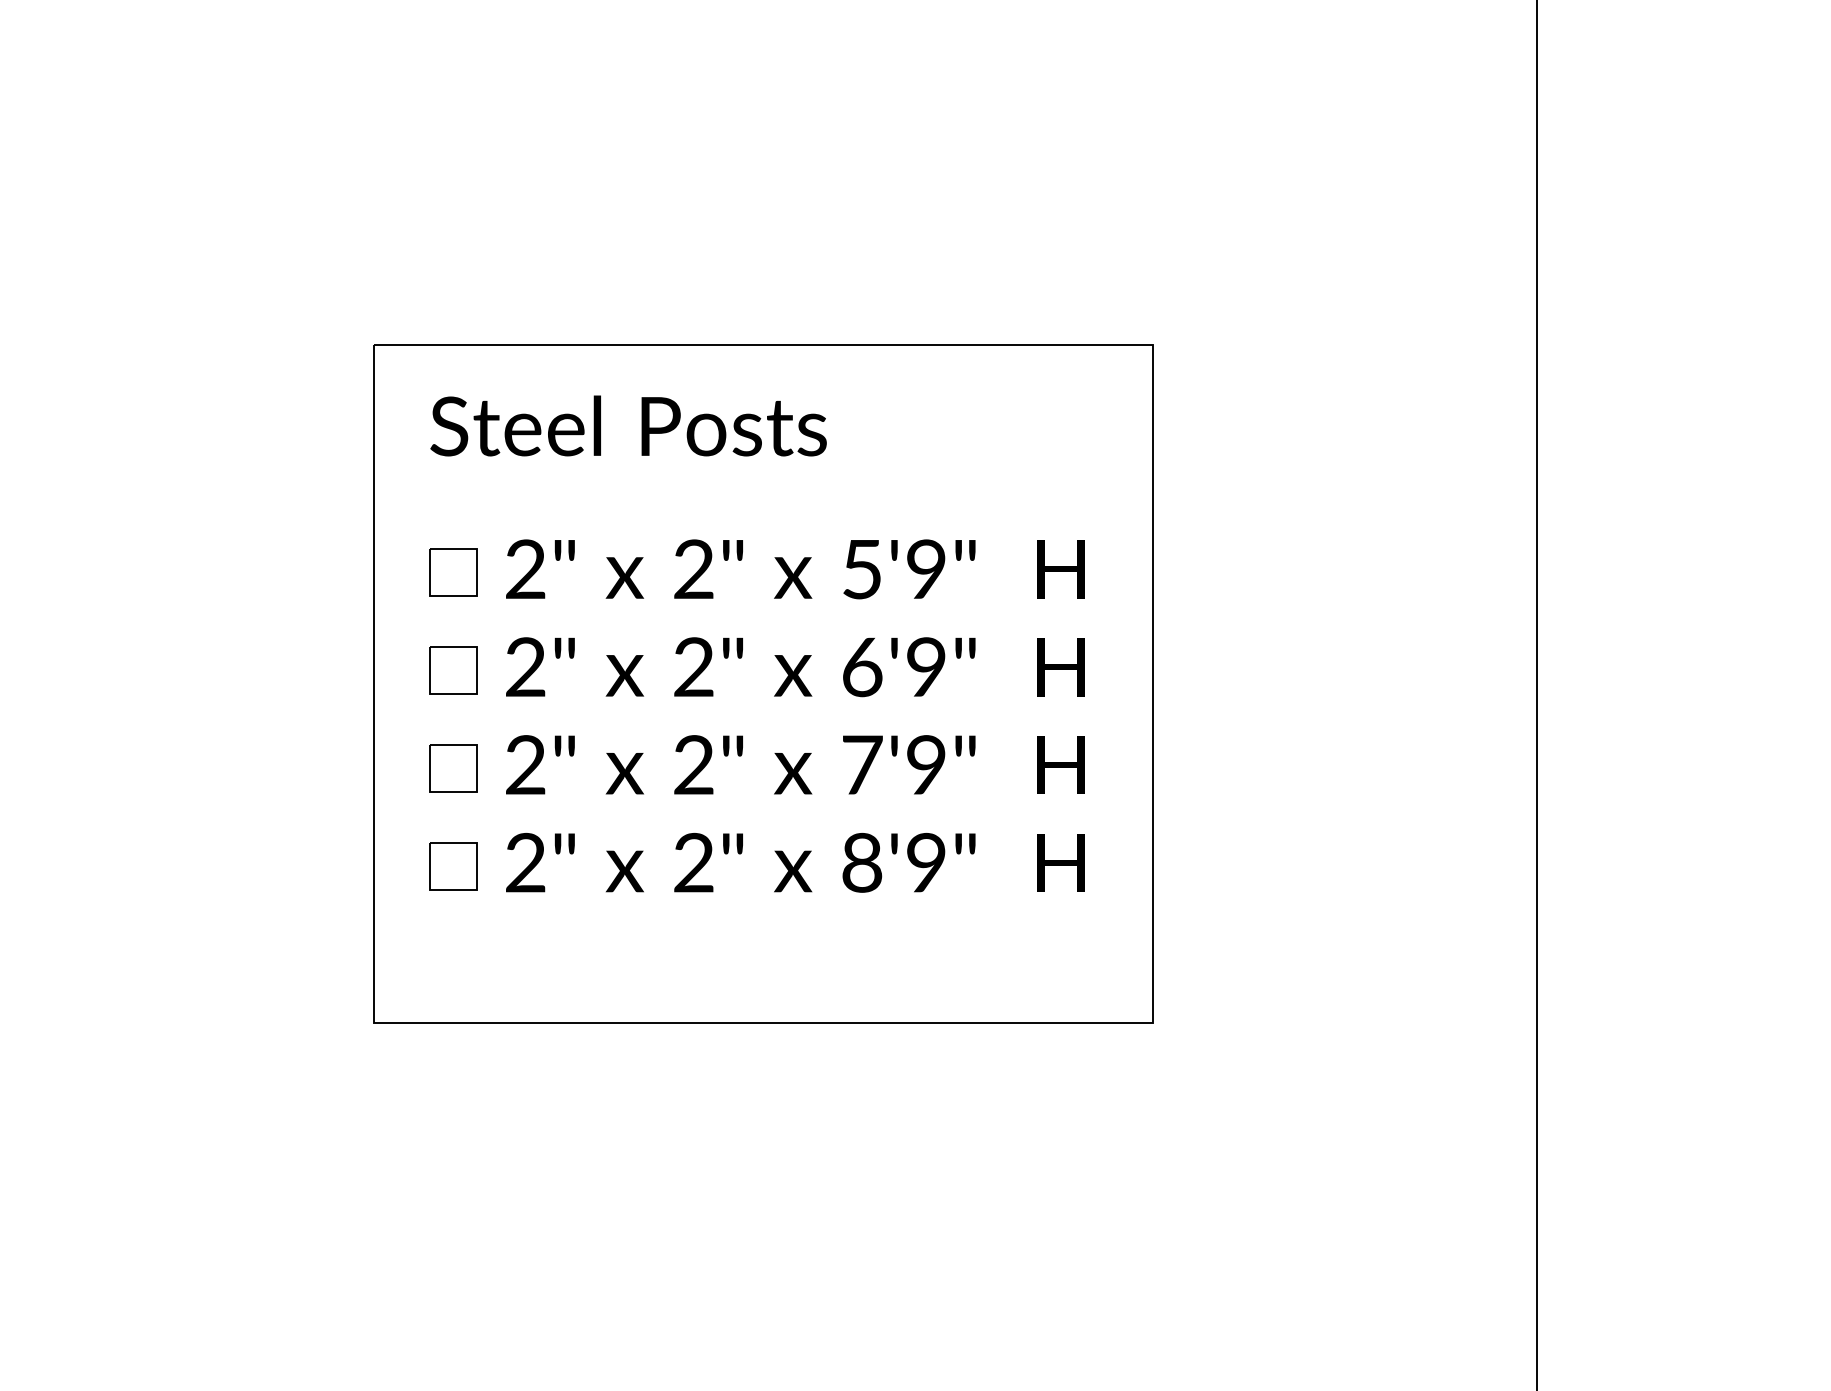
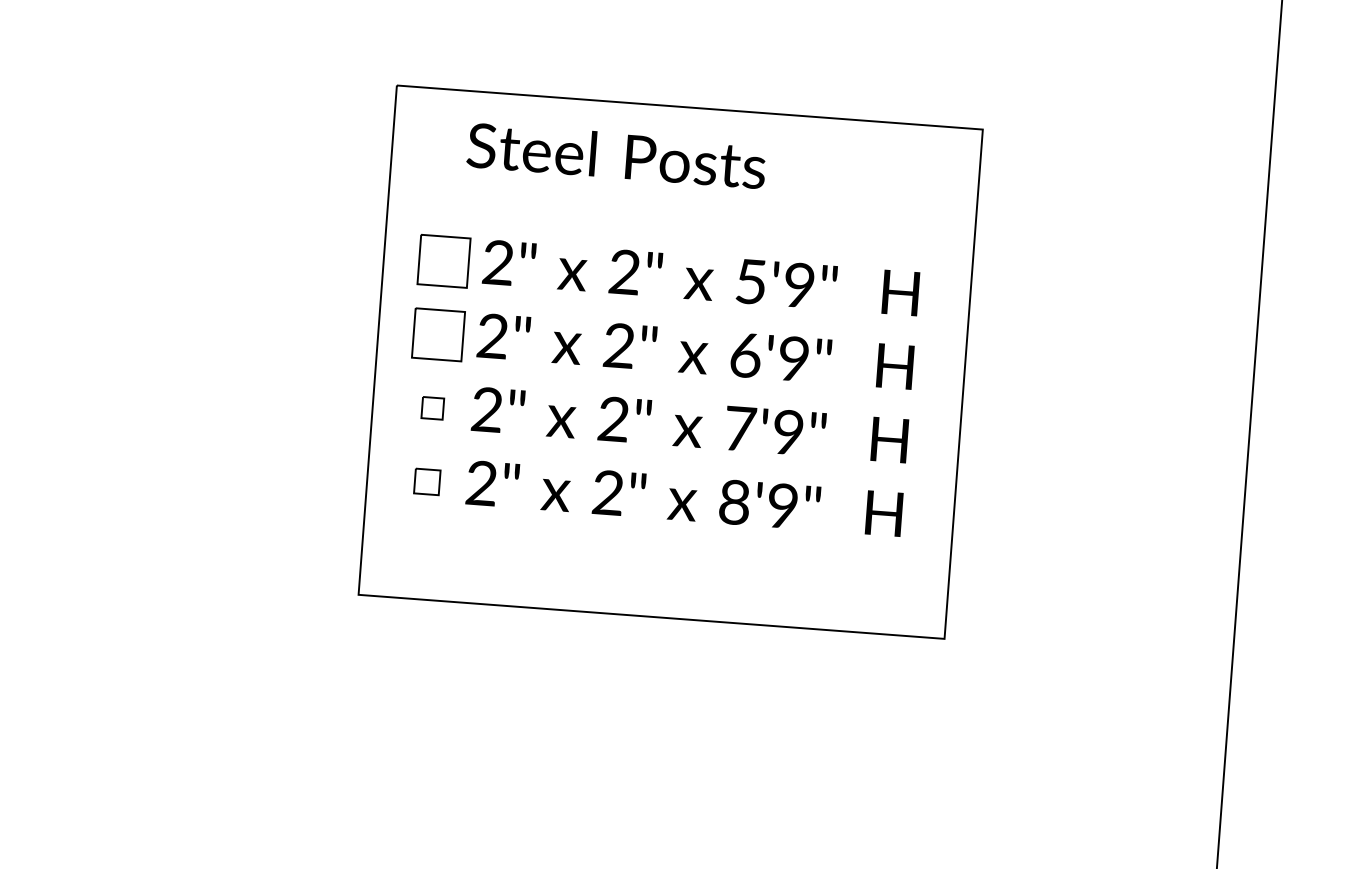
text: (628, 425) -> (616, 155), moved
part: (453, 572) -> (443, 261), size x1.4
part: (453, 670) -> (438, 334), size x1.4
part: (453, 768) -> (432, 408), size x0.6
part: (453, 866) -> (427, 482), size x0.7

